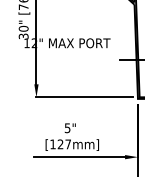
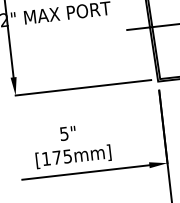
text: (63, 144) -> (61, 157), [127mm] -> [175mm]

